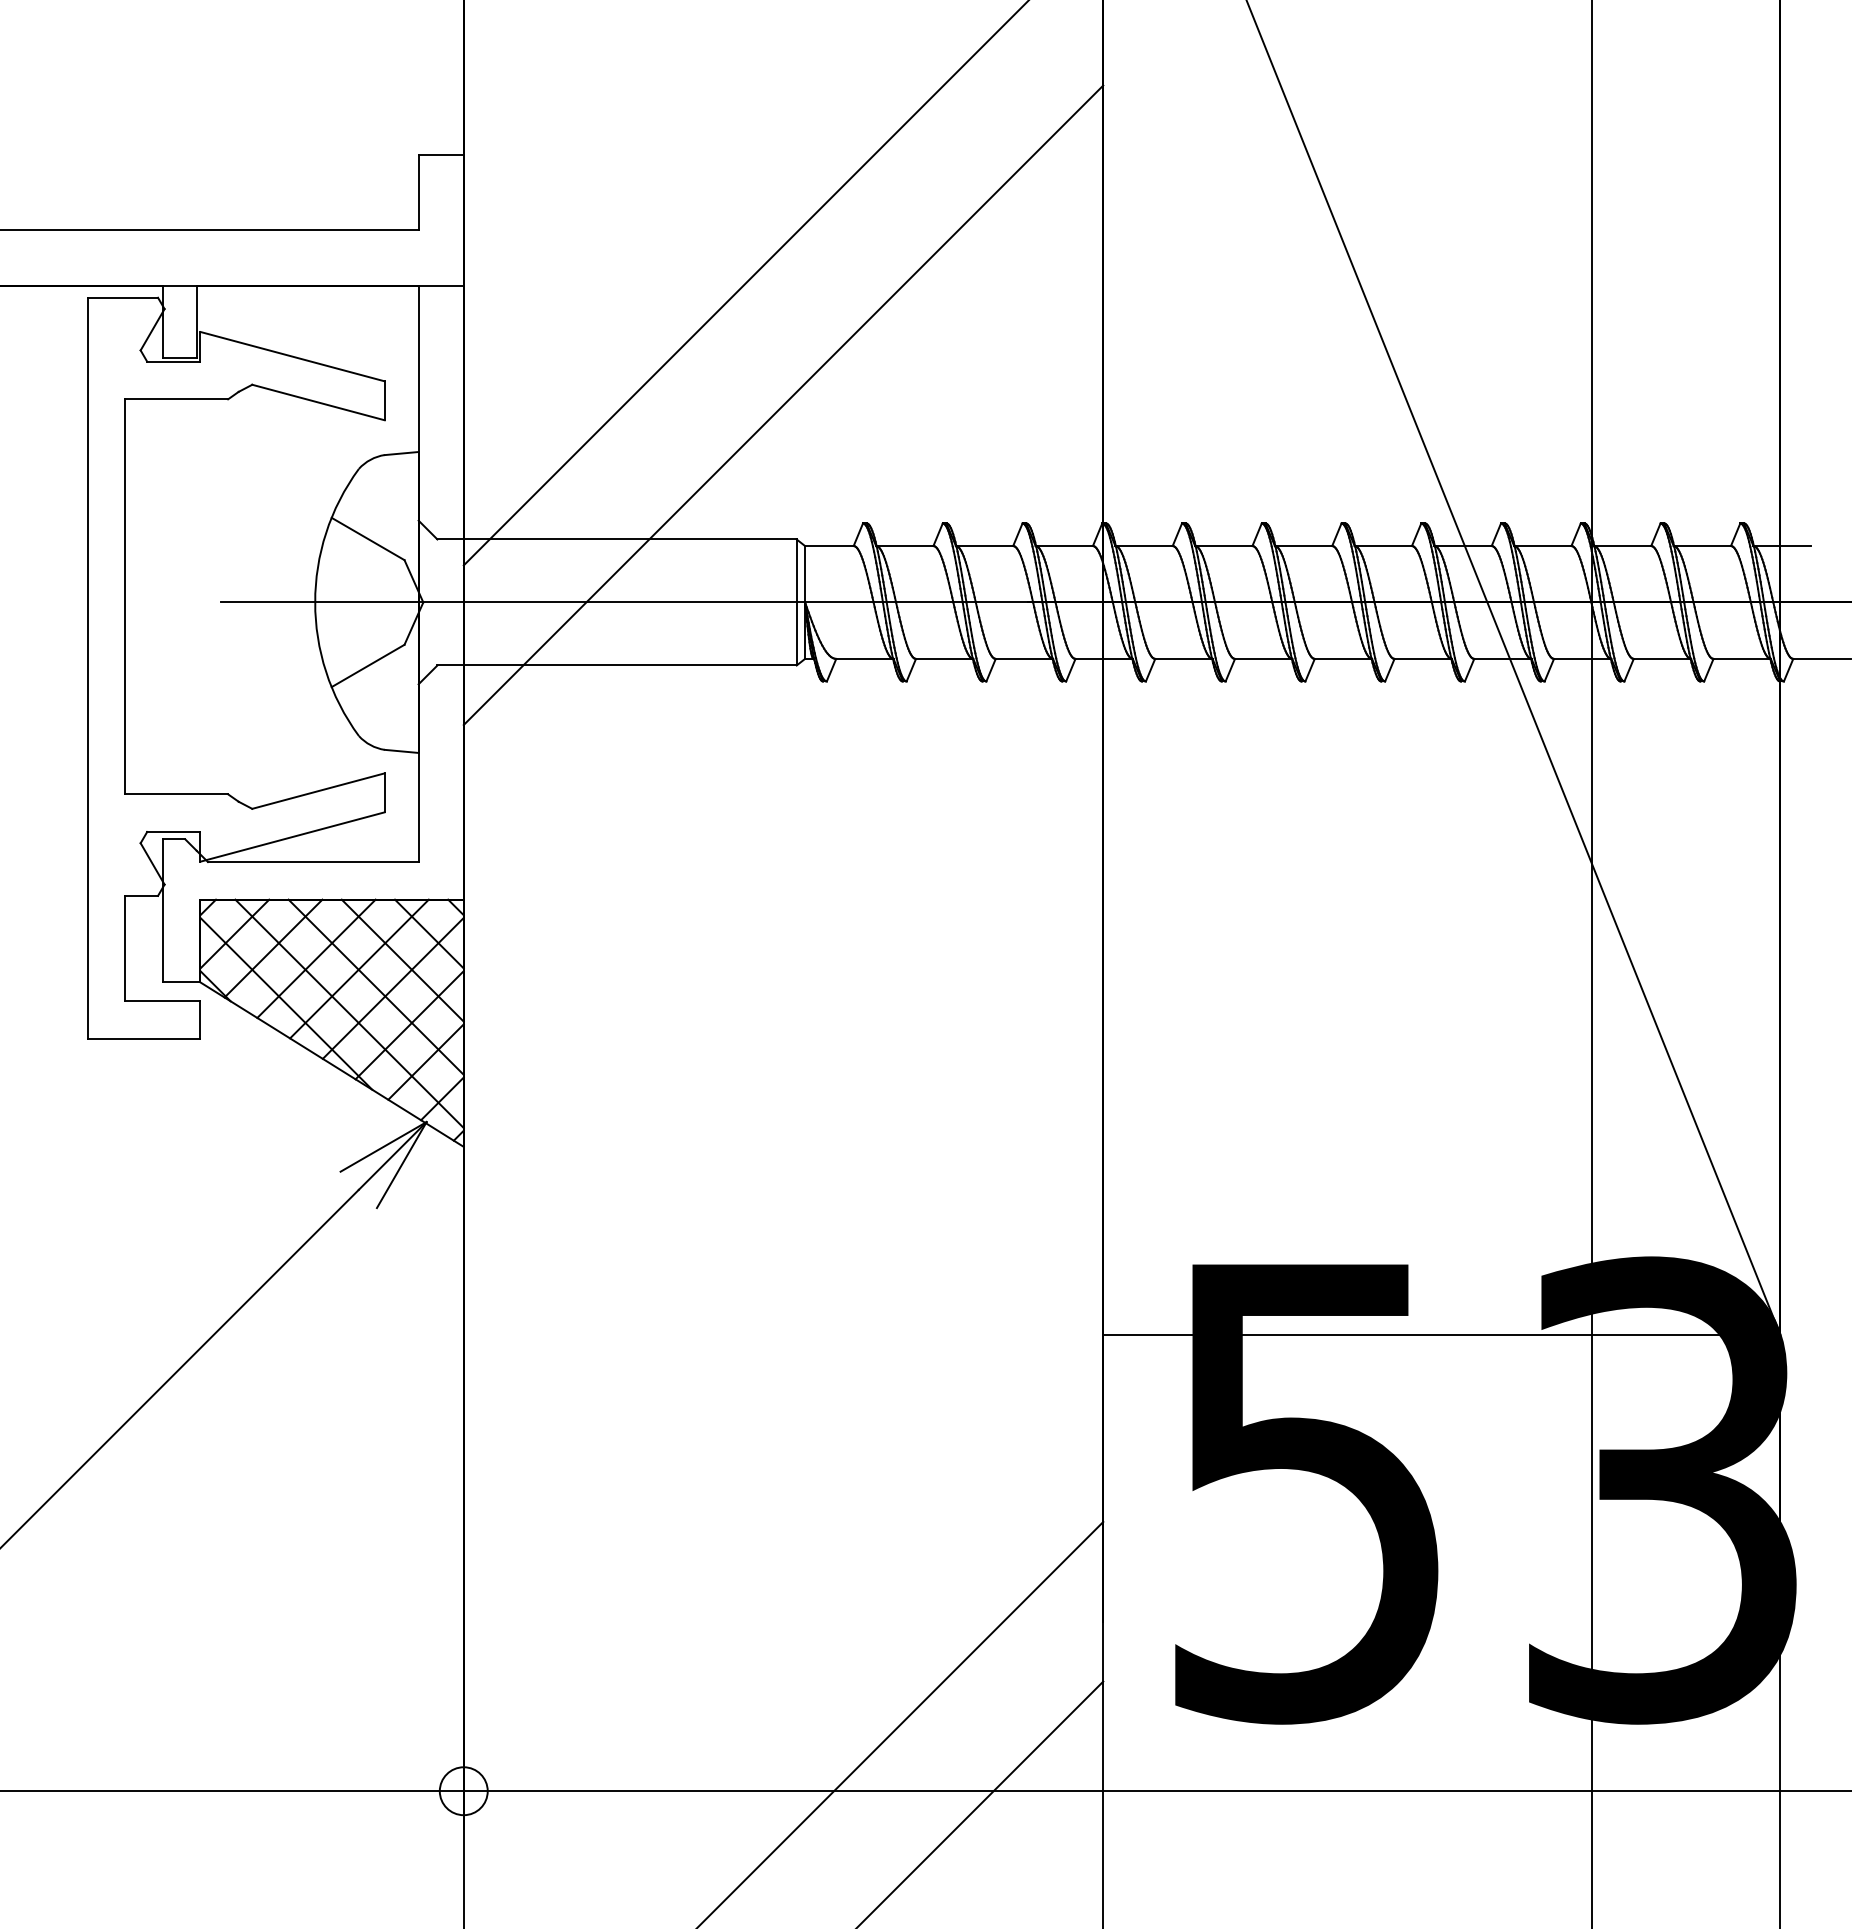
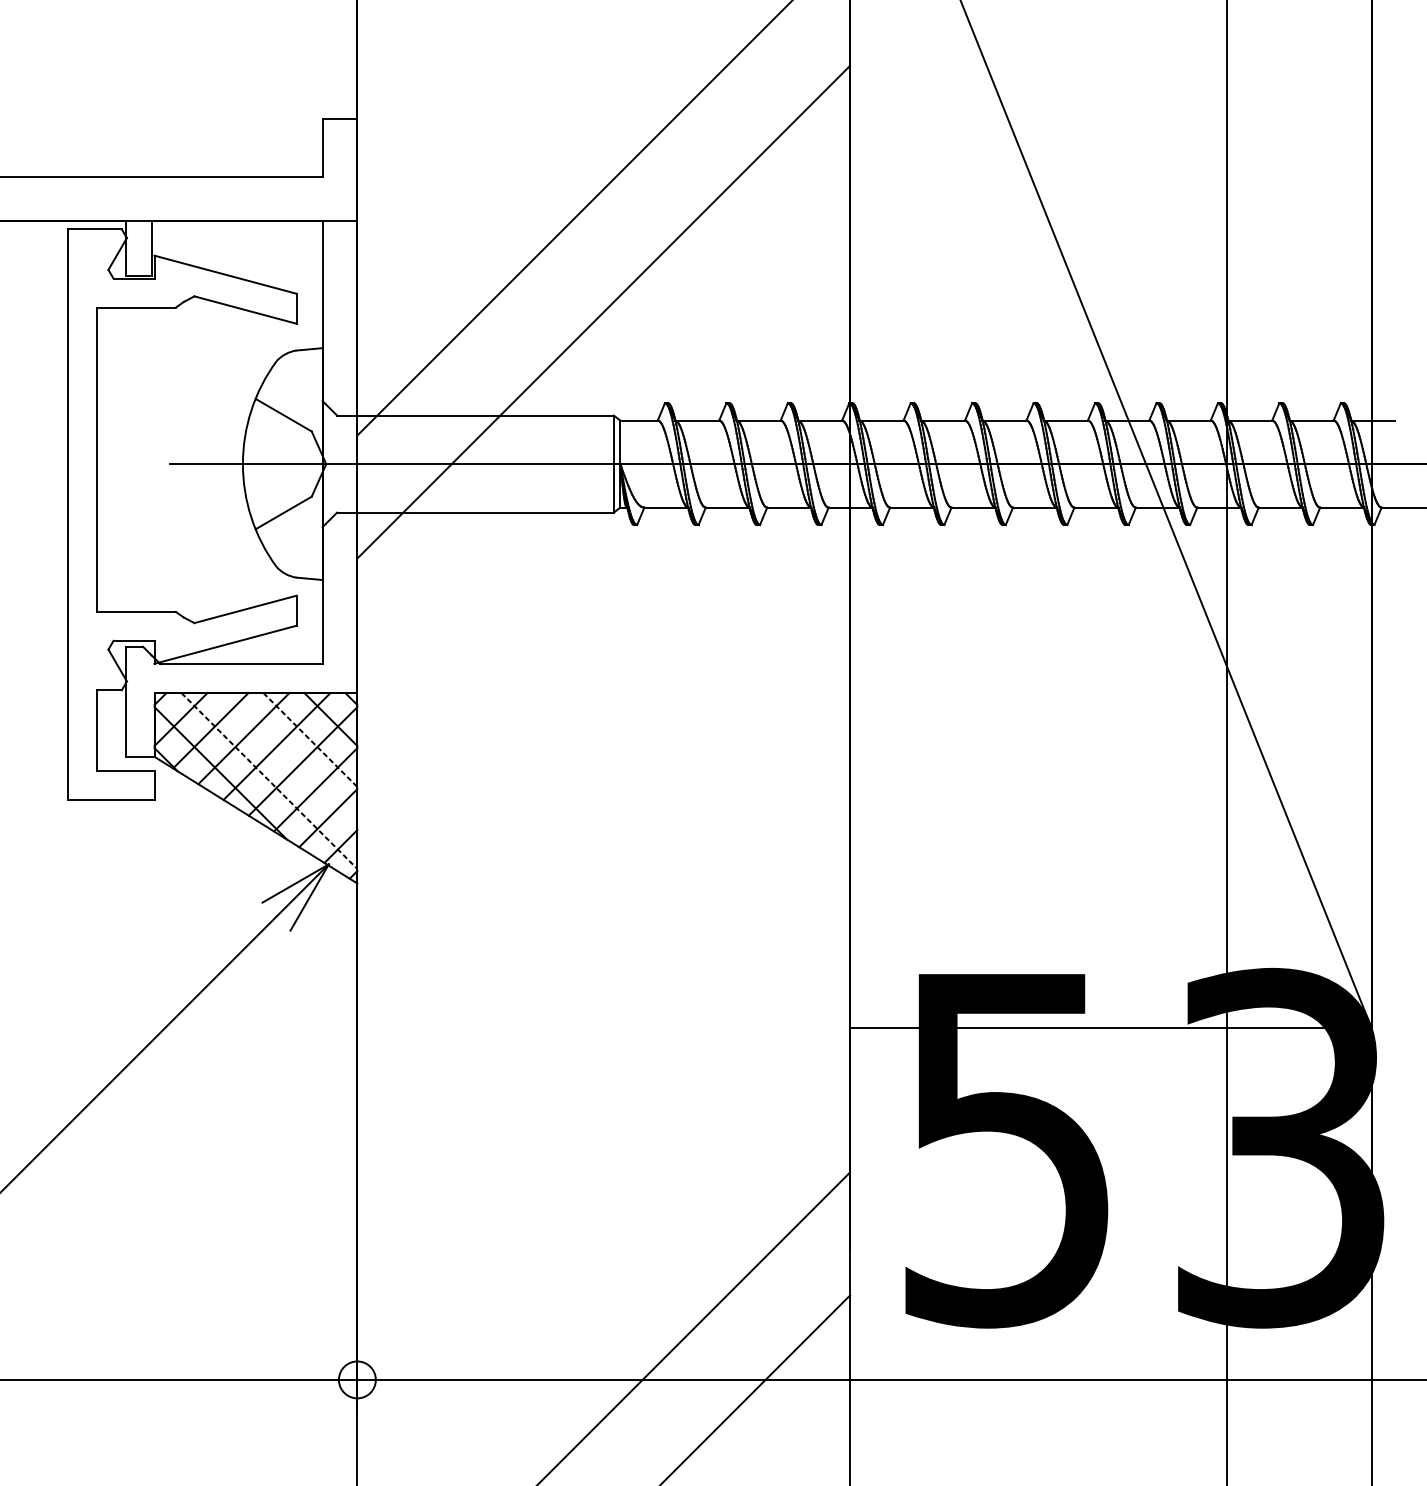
line: (403, 961) -> (310, 740), solid -> dashed
line: (375, 986) -> (289, 759), removed
line: (349, 1014) -> (269, 781), solid -> dashed

